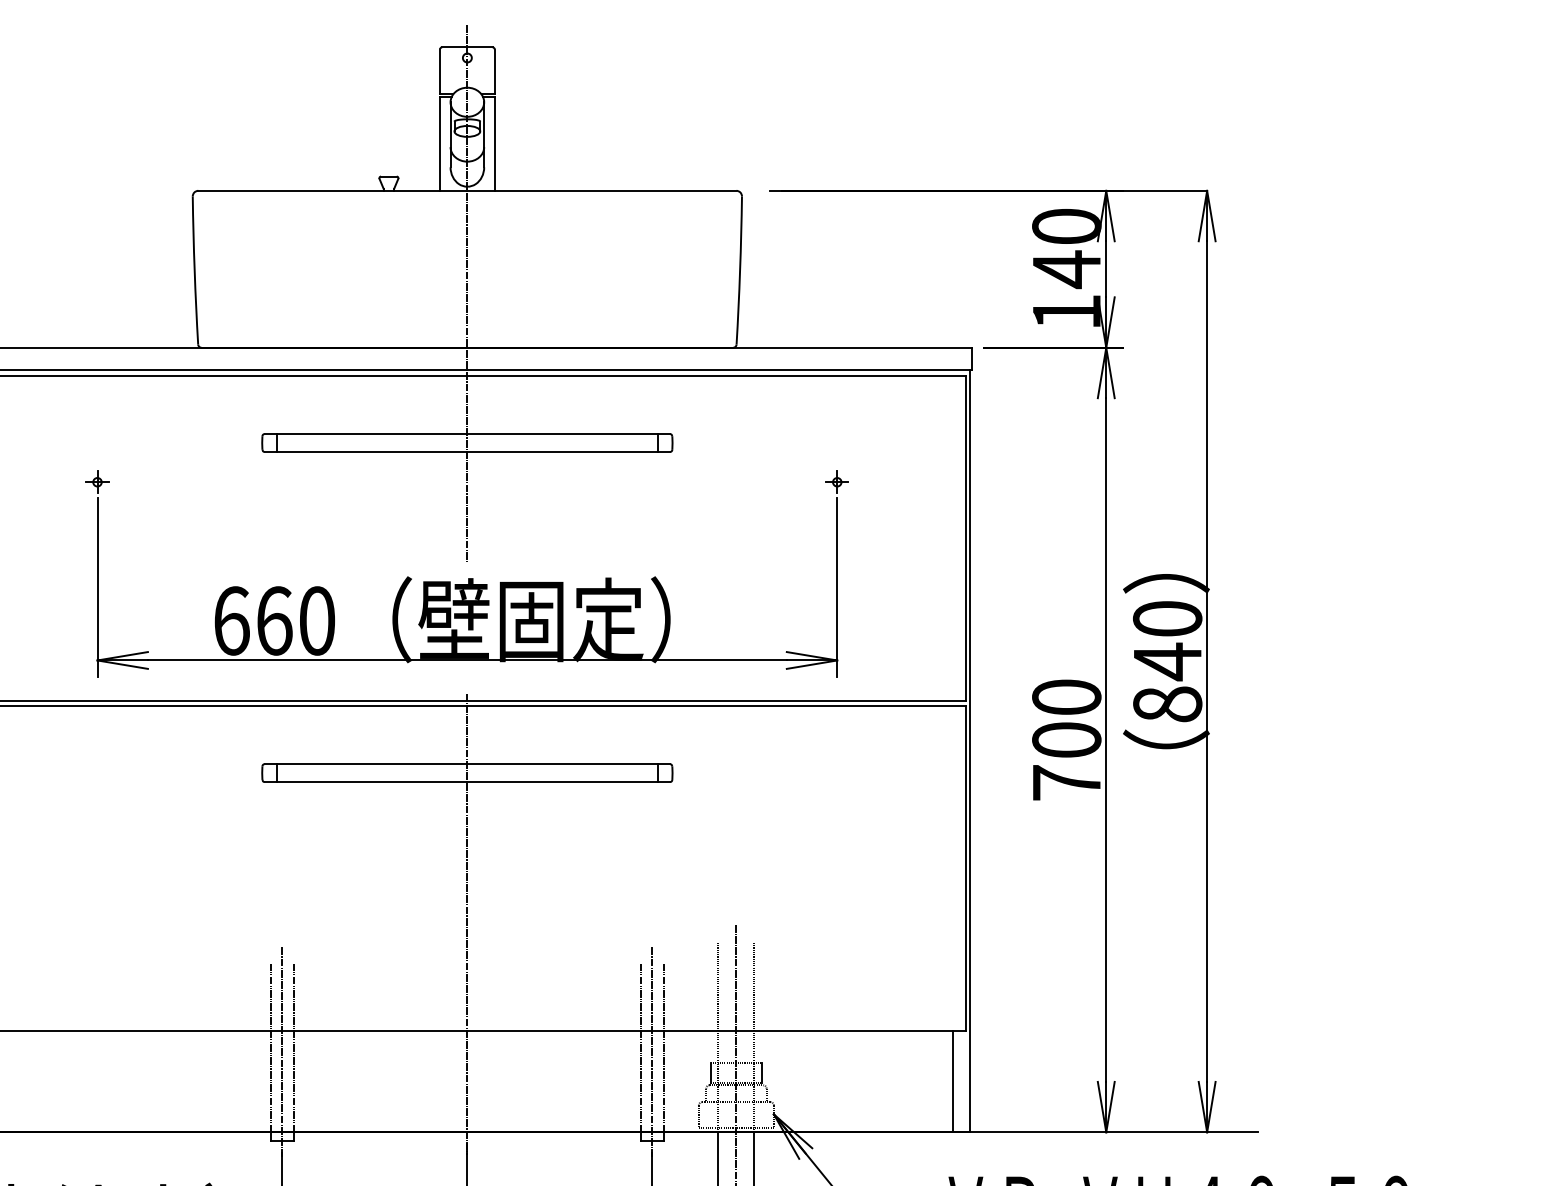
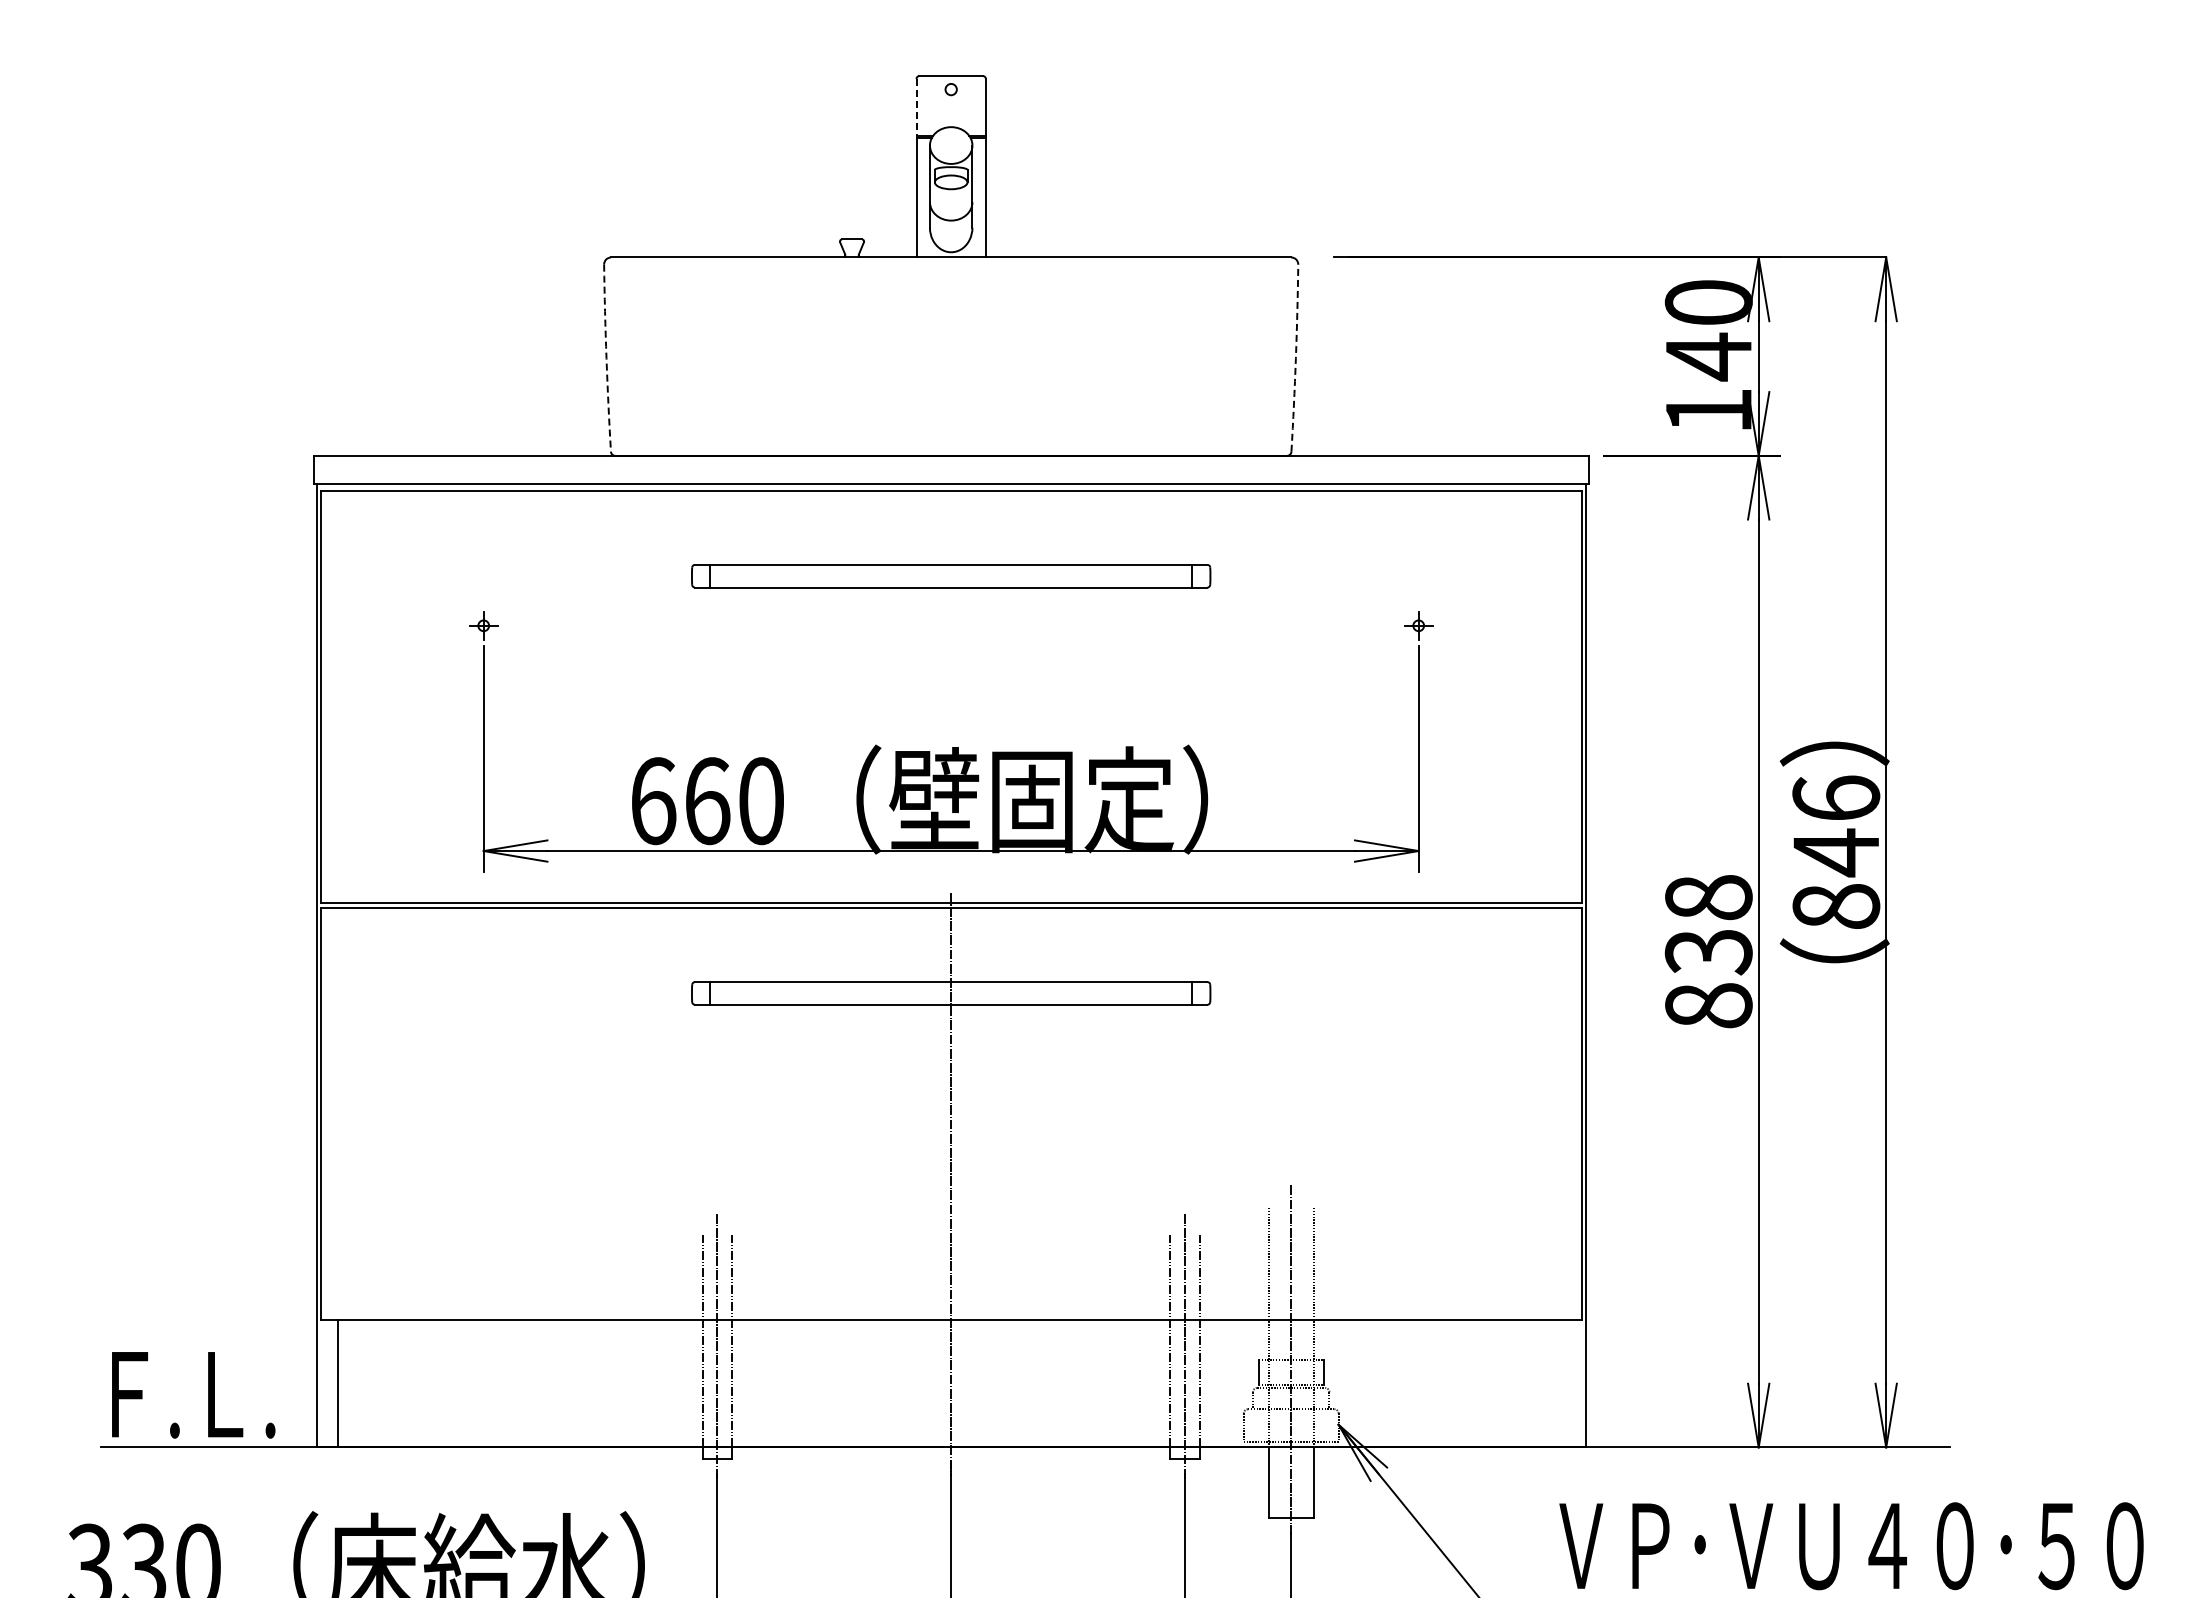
line: (439, 72) -> (916, 107), solid -> dashed
arc: (194, 270) -> (606, 358), solid -> dashed
arc: (739, 270) -> (1295, 358), solid -> dashed
line: (467, 293) -> (951, 387), removed
text: (1167, 618) -> (1836, 797), 840 -> 846
text: (1066, 739) -> (1708, 951), 700 -> 838
line: (952, 1081) -> (1564, 1383), removed

